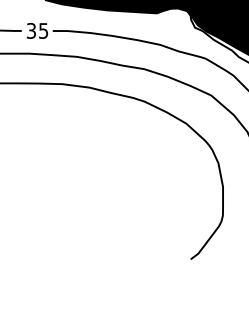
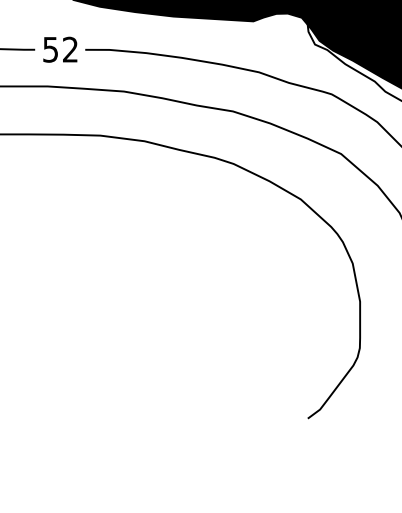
text: (37, 30) -> (60, 49), 35 -> 52

